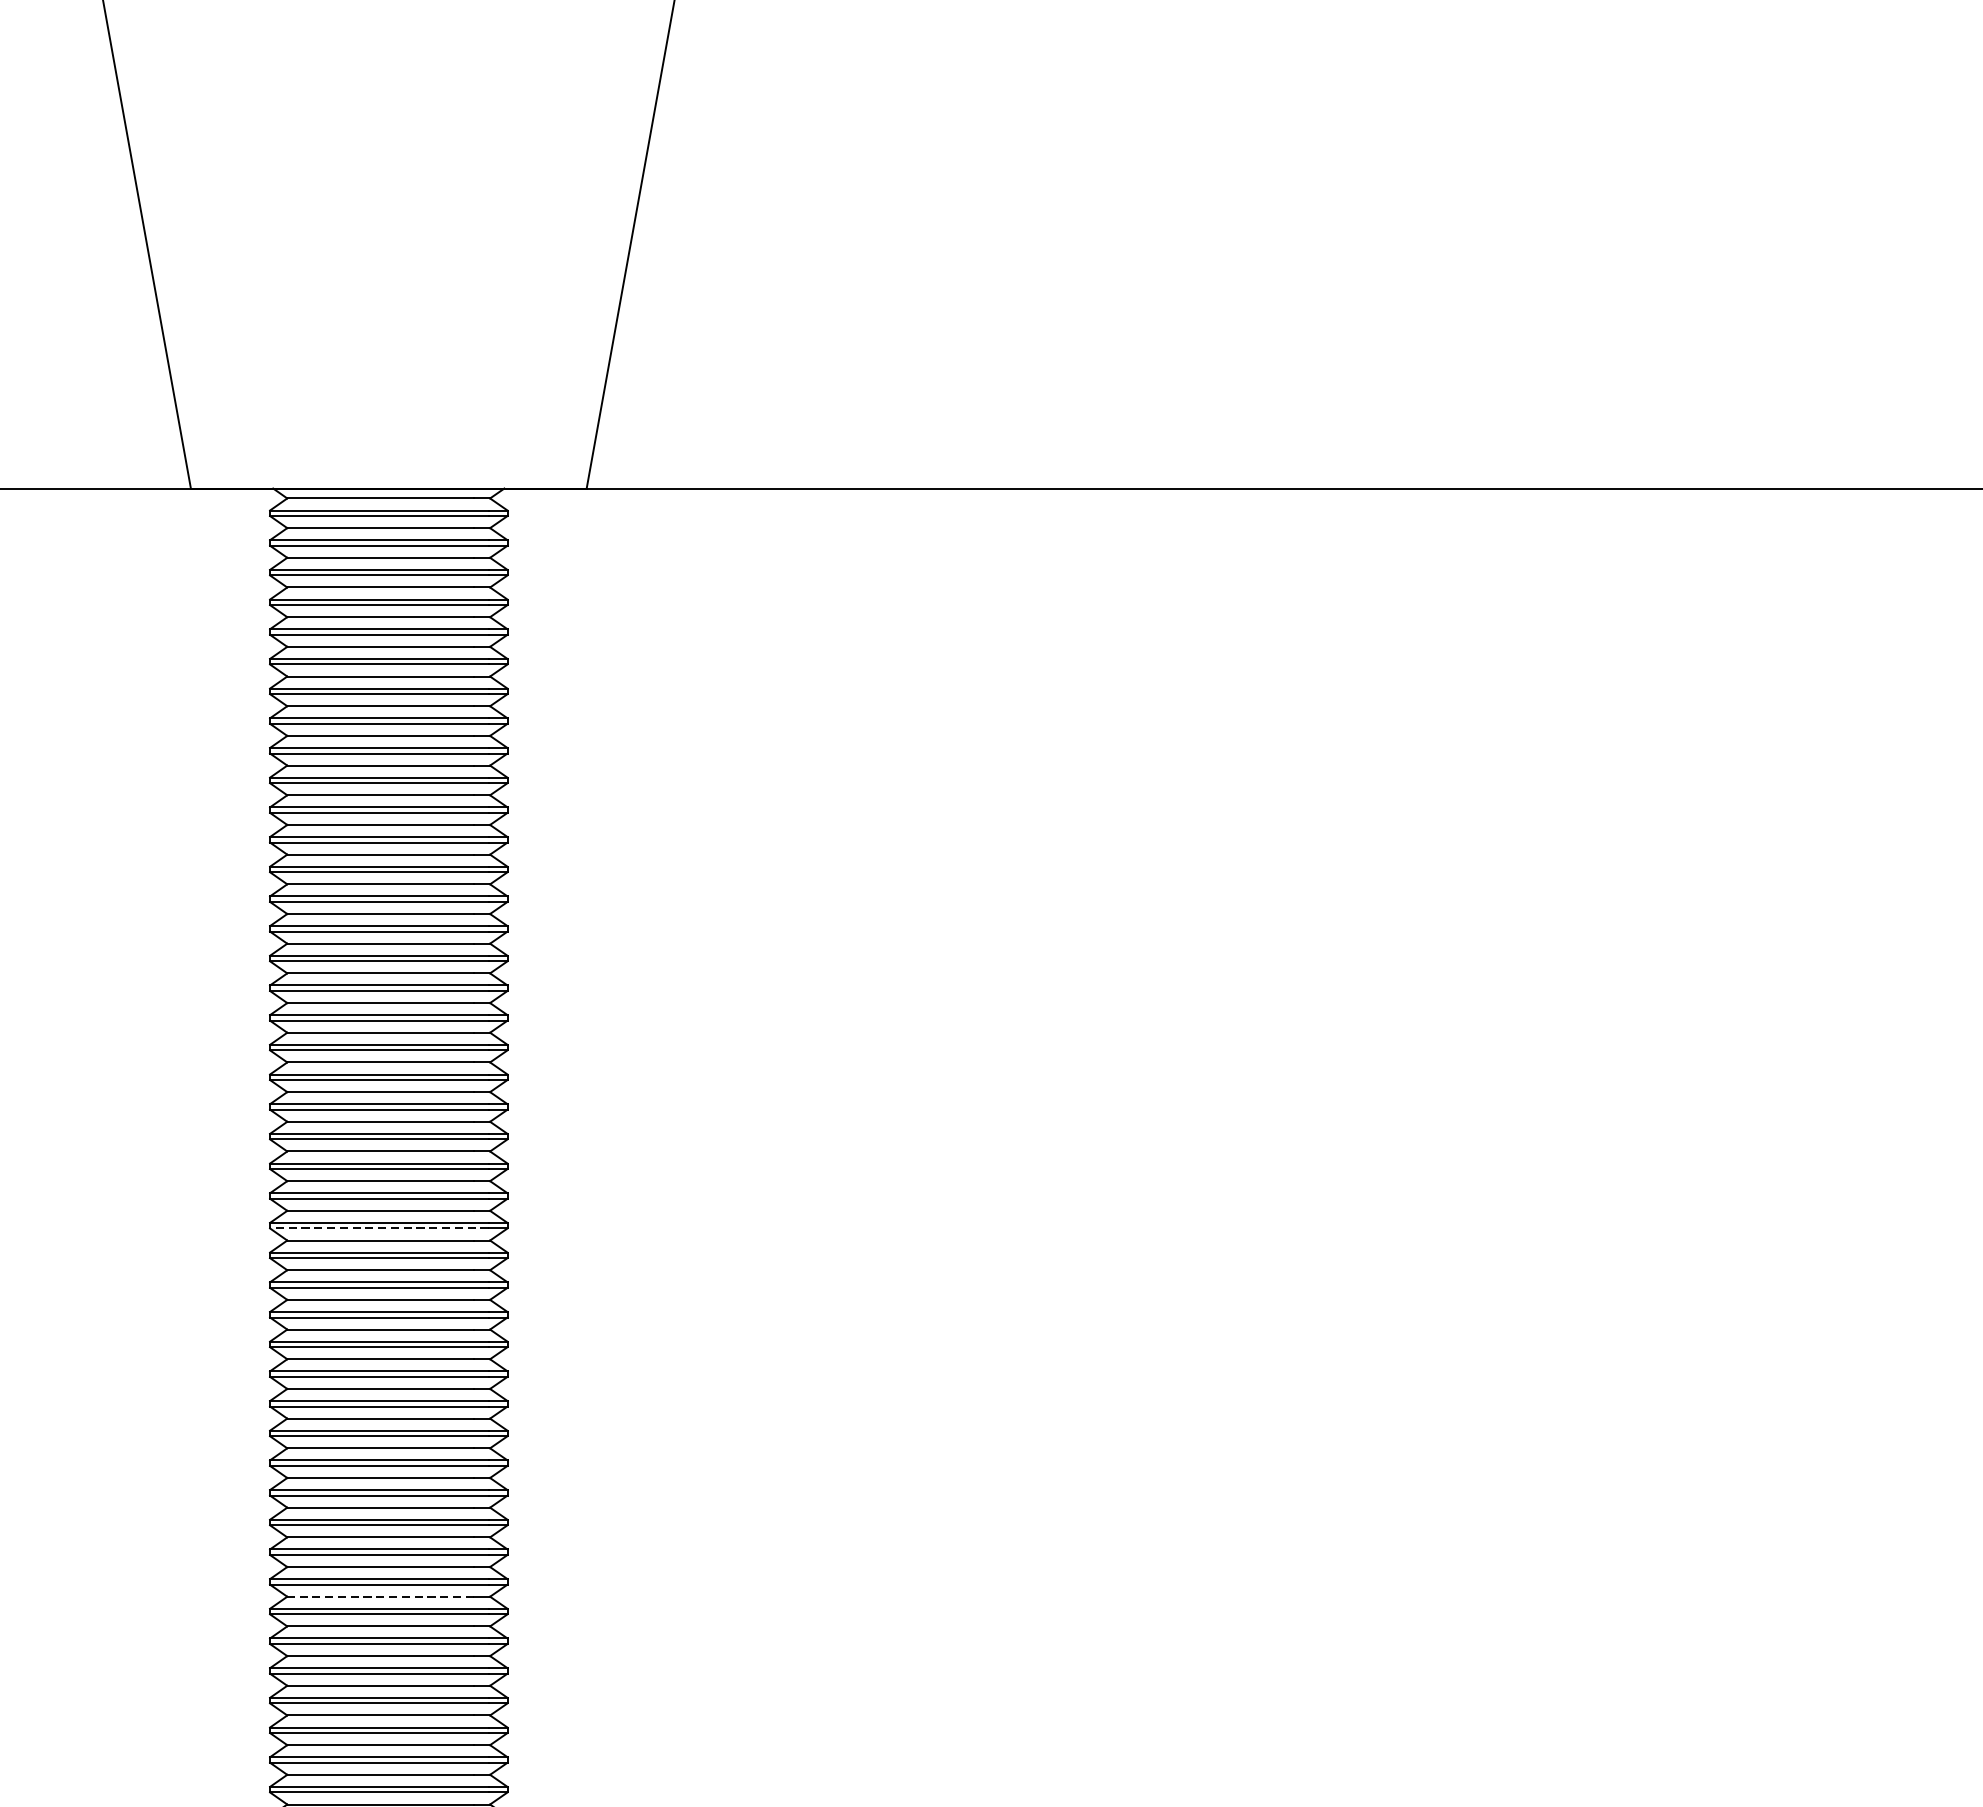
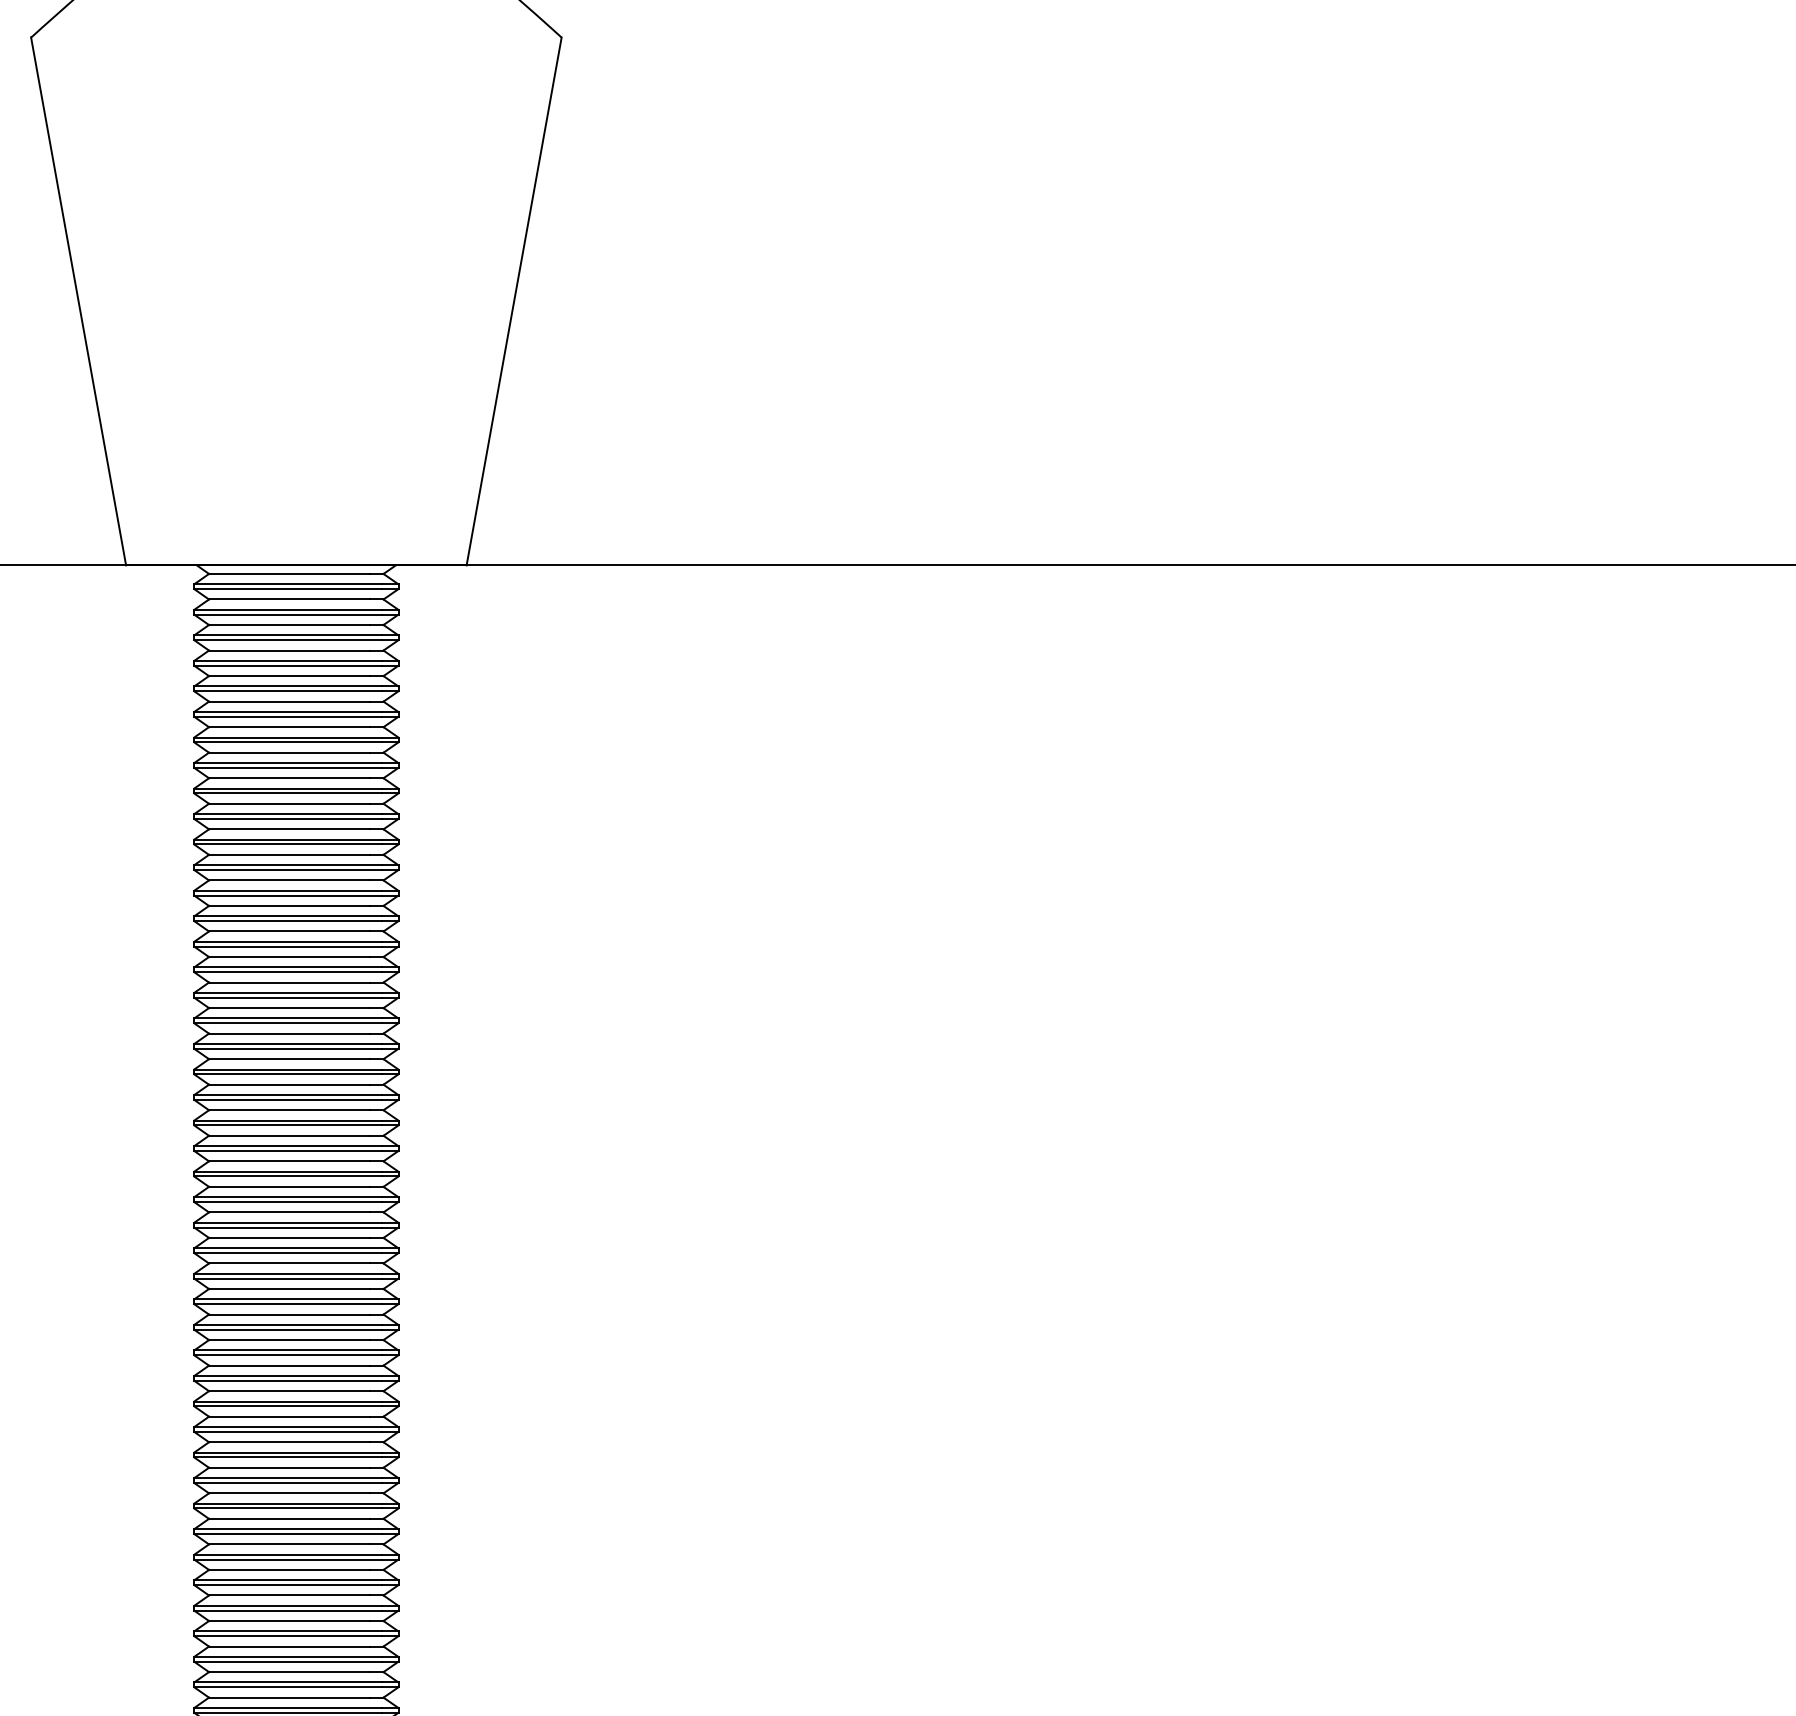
line: (379, 1229) -> (288, 1202), dashed -> solid
line: (379, 1596) -> (288, 1518), dashed -> solid

